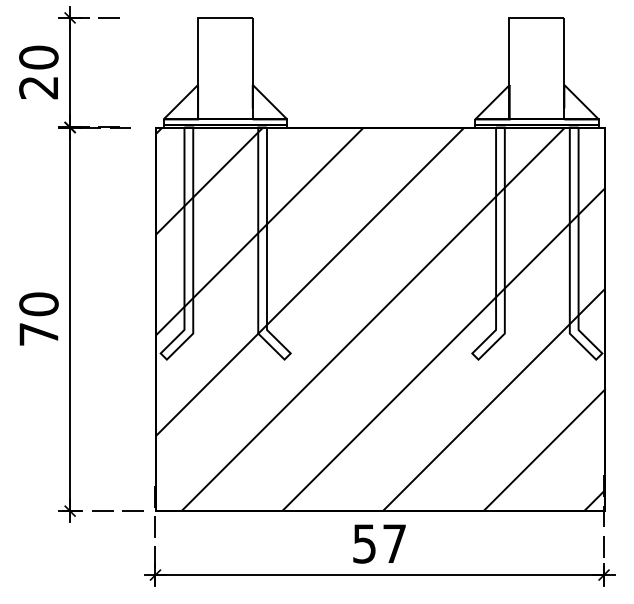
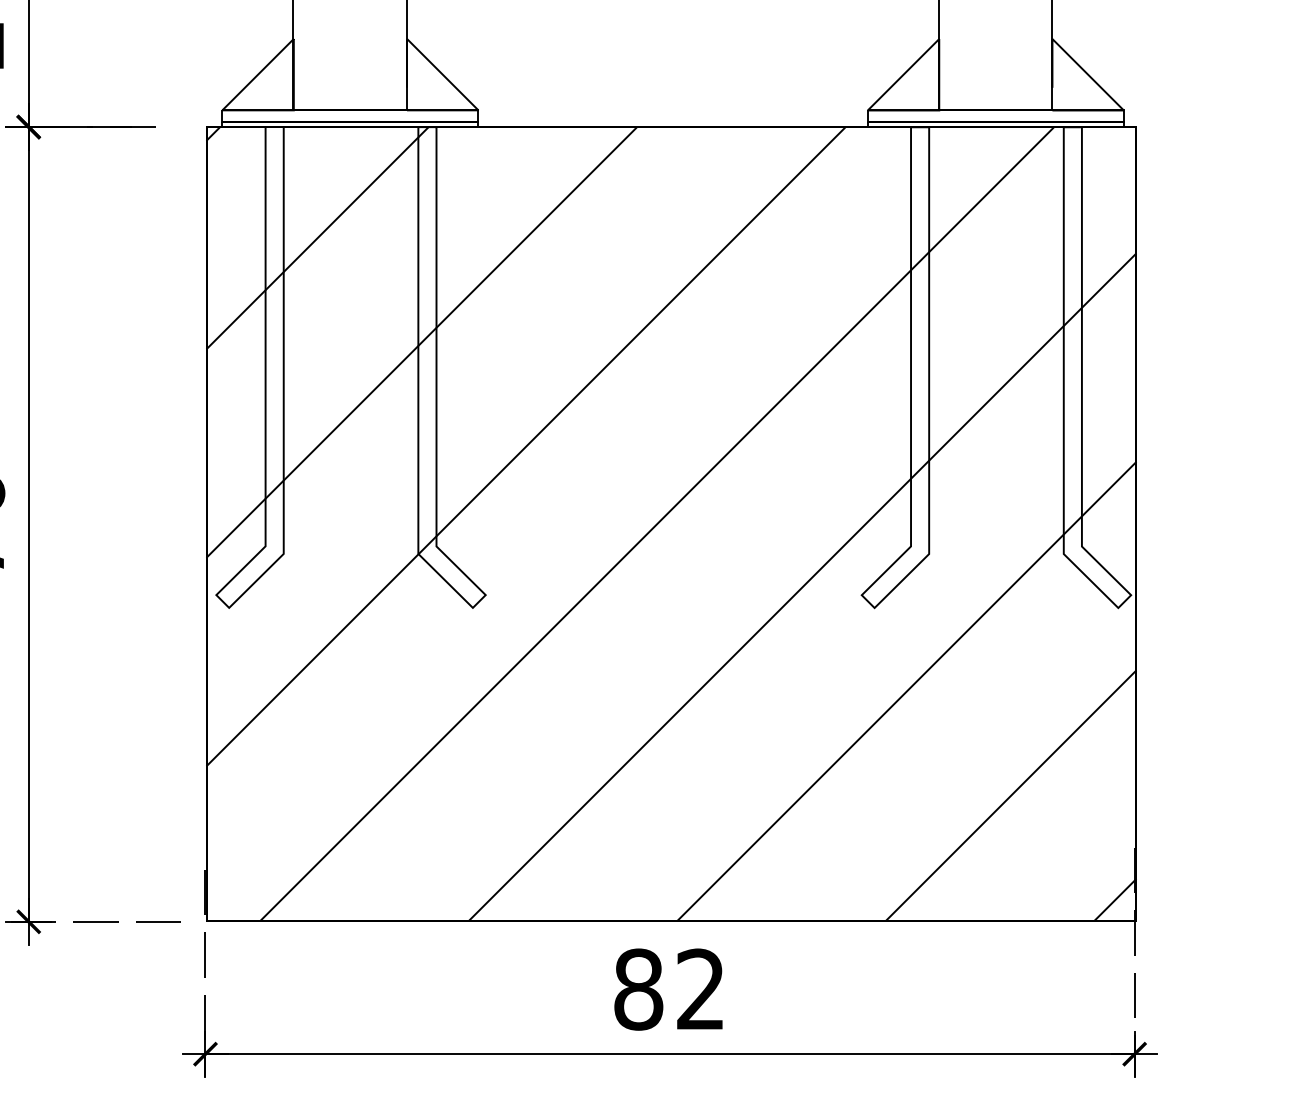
text: (378, 543) -> (667, 988), 57 -> 82

